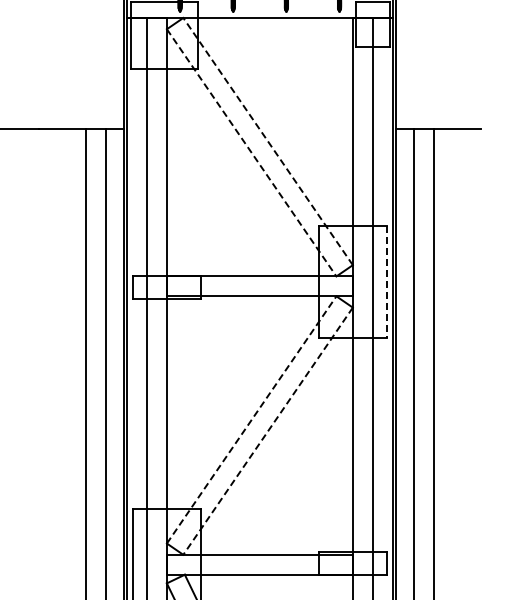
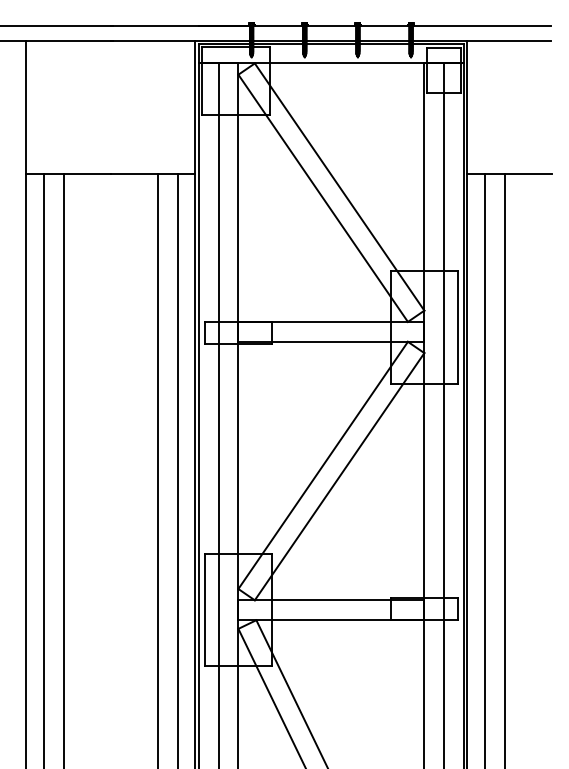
line: (267, 142) -> (339, 187), dashed -> solid
line: (251, 153) -> (323, 198), dashed -> solid
line: (386, 282) -> (458, 327), dashed -> solid
line: (251, 420) -> (323, 465), dashed -> solid
line: (267, 431) -> (339, 476), dashed -> solid

